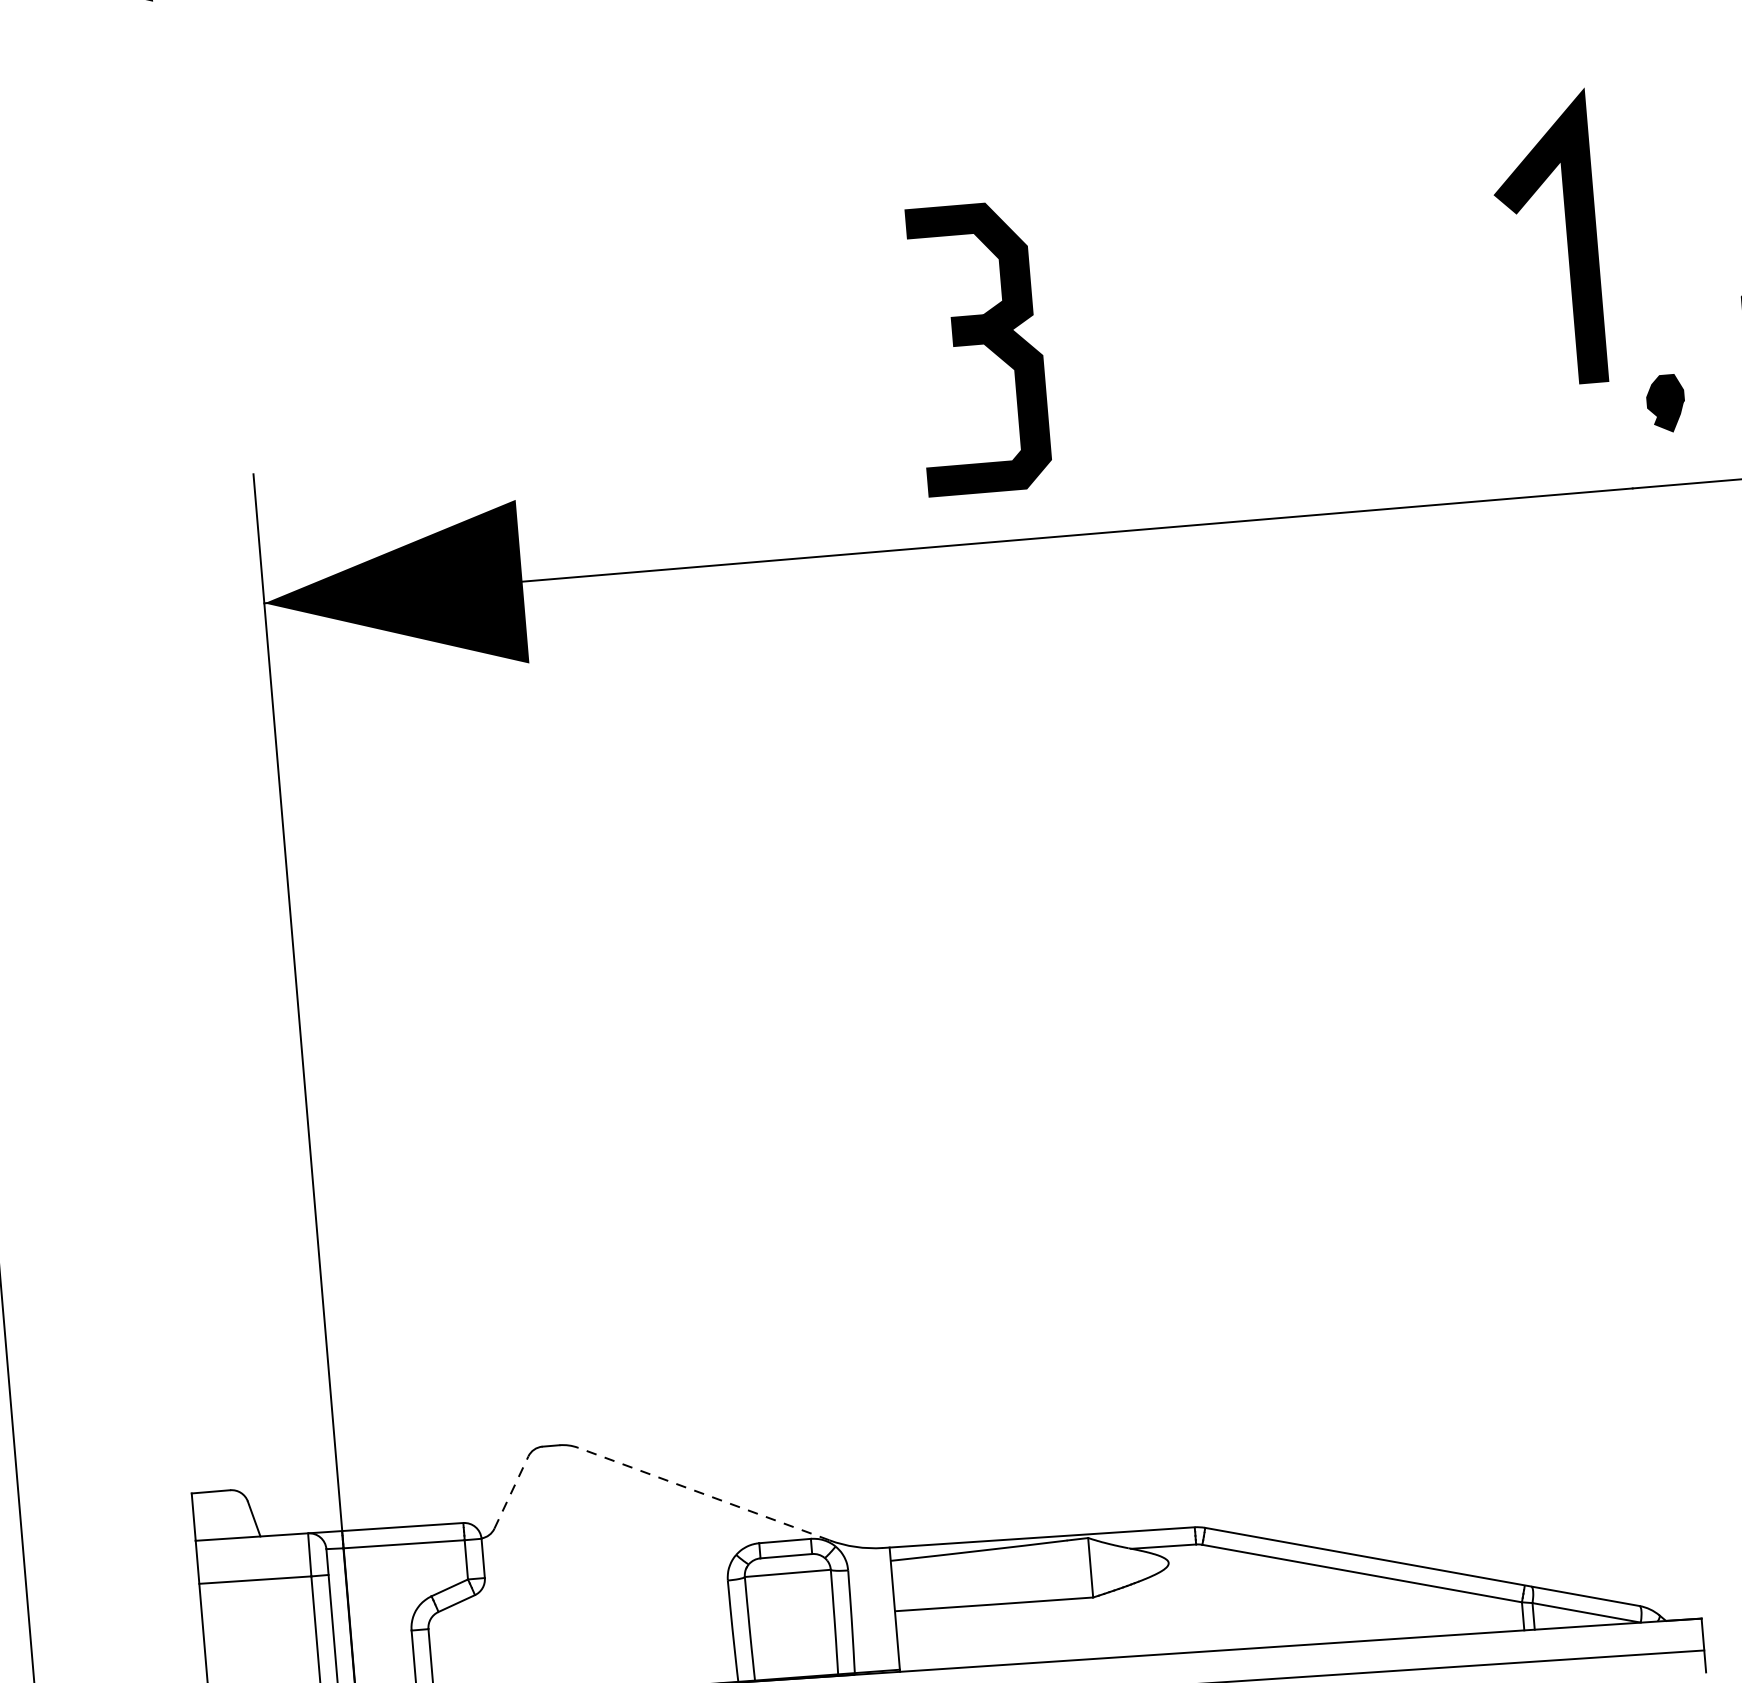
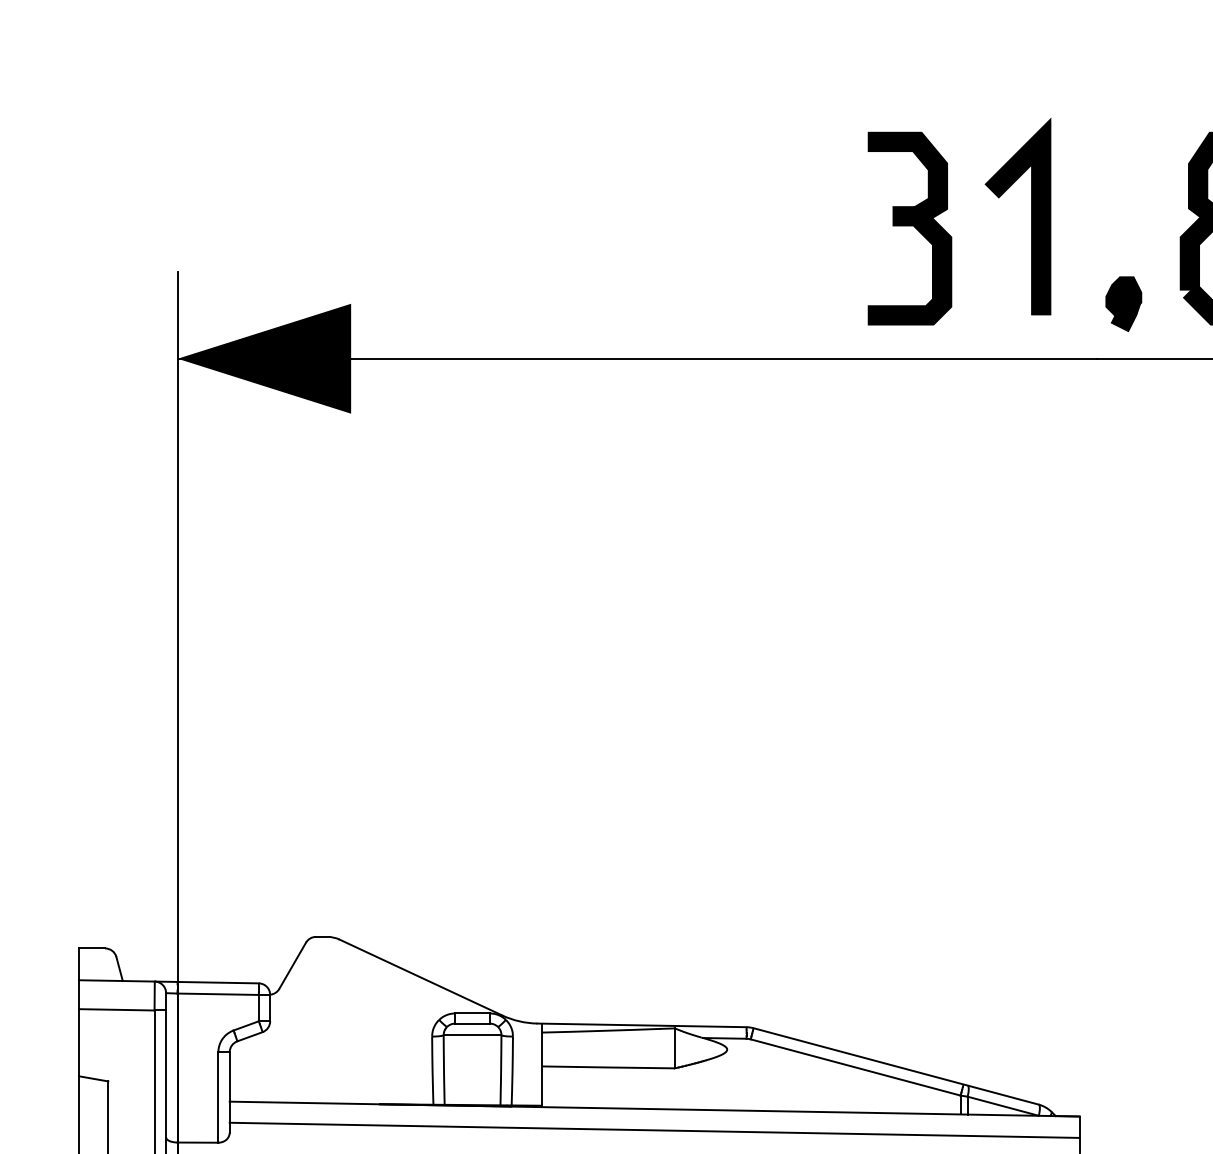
line: (1567, 237) -> (1031, 216), moved
part: (978, 348) -> (909, 228), moved
part: (1665, 402) -> (1123, 303), size x1.43
line: (511, 1492) -> (292, 965), dashed -> solid
line: (703, 1494) -> (420, 977), dashed -> solid

